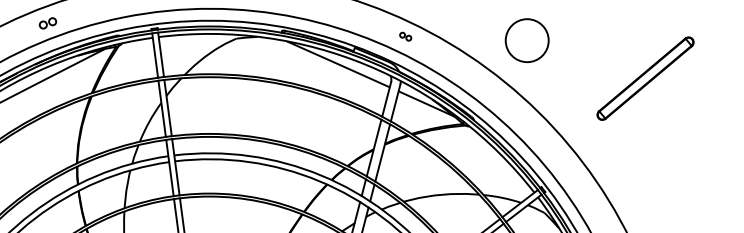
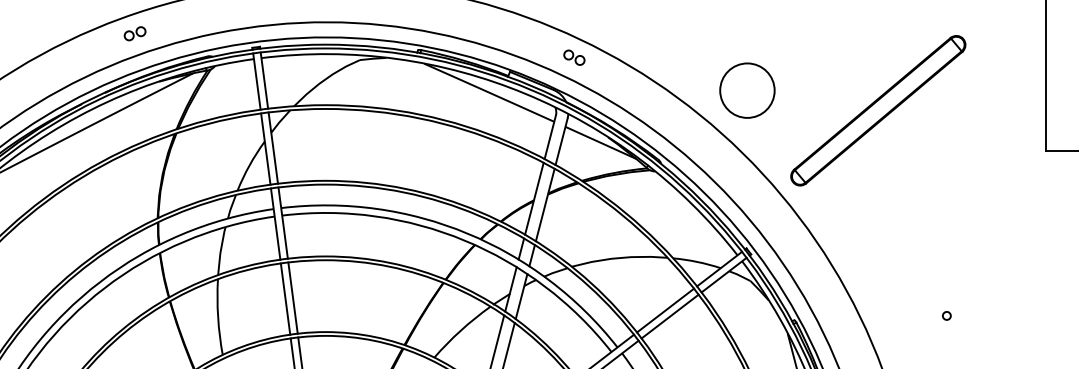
part: (47, 23) -> (134, 33), moved
part: (405, 36) -> (574, 57), size x1.43
circle: (527, 40) -> (747, 90), moved
part: (645, 78) -> (878, 110), size x1.43

